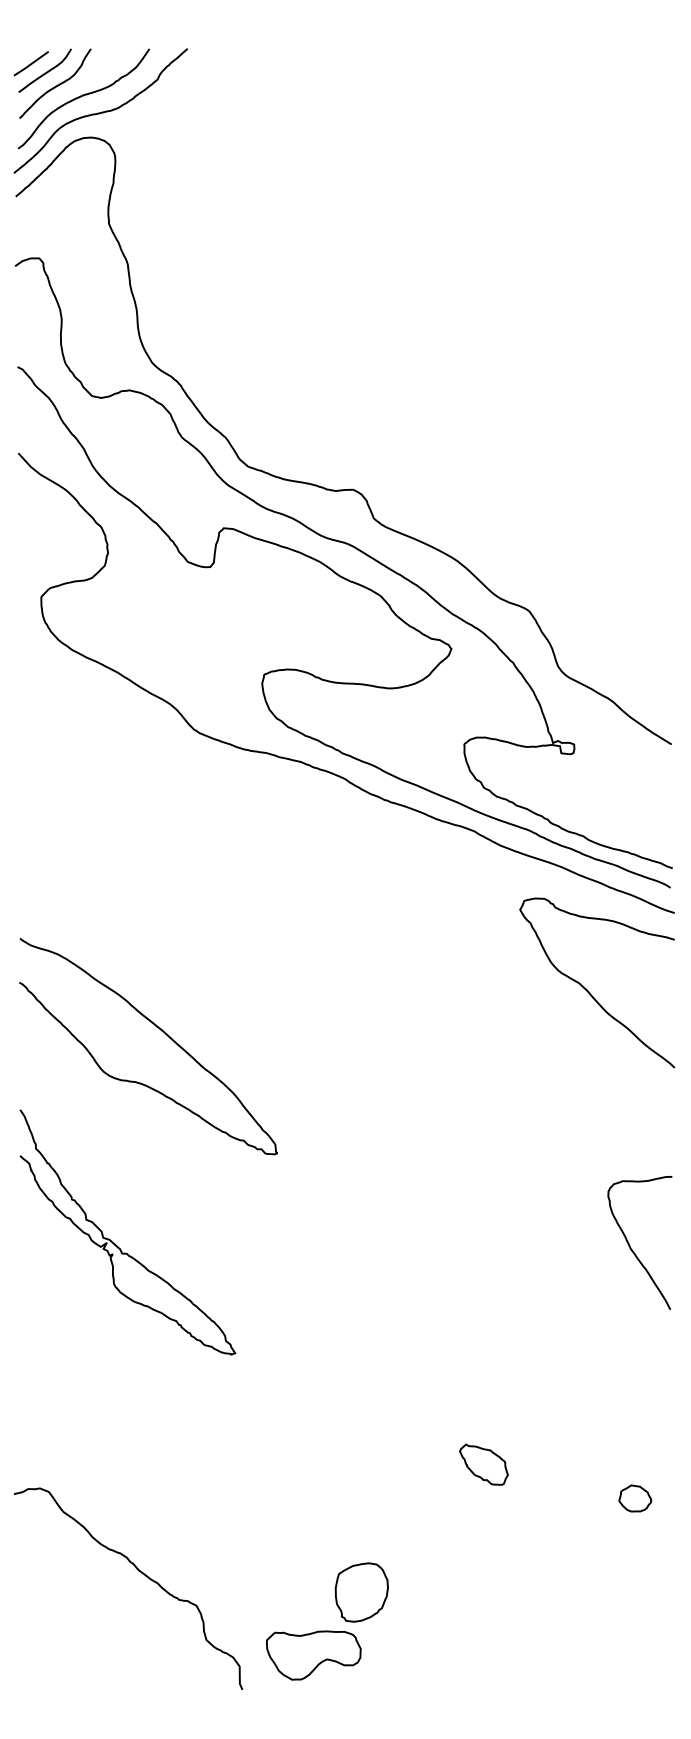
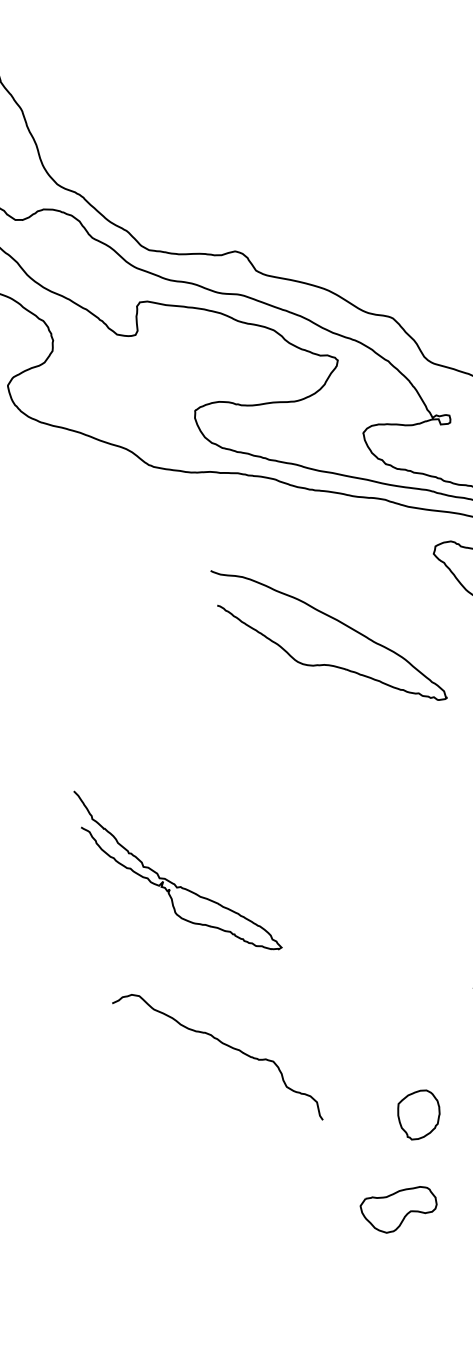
curve: (161, 1031) -> (336, 621), moved
curve: (138, 1571) -> (222, 1044), moved
part: (313, 1655) -> (399, 1210), moved

